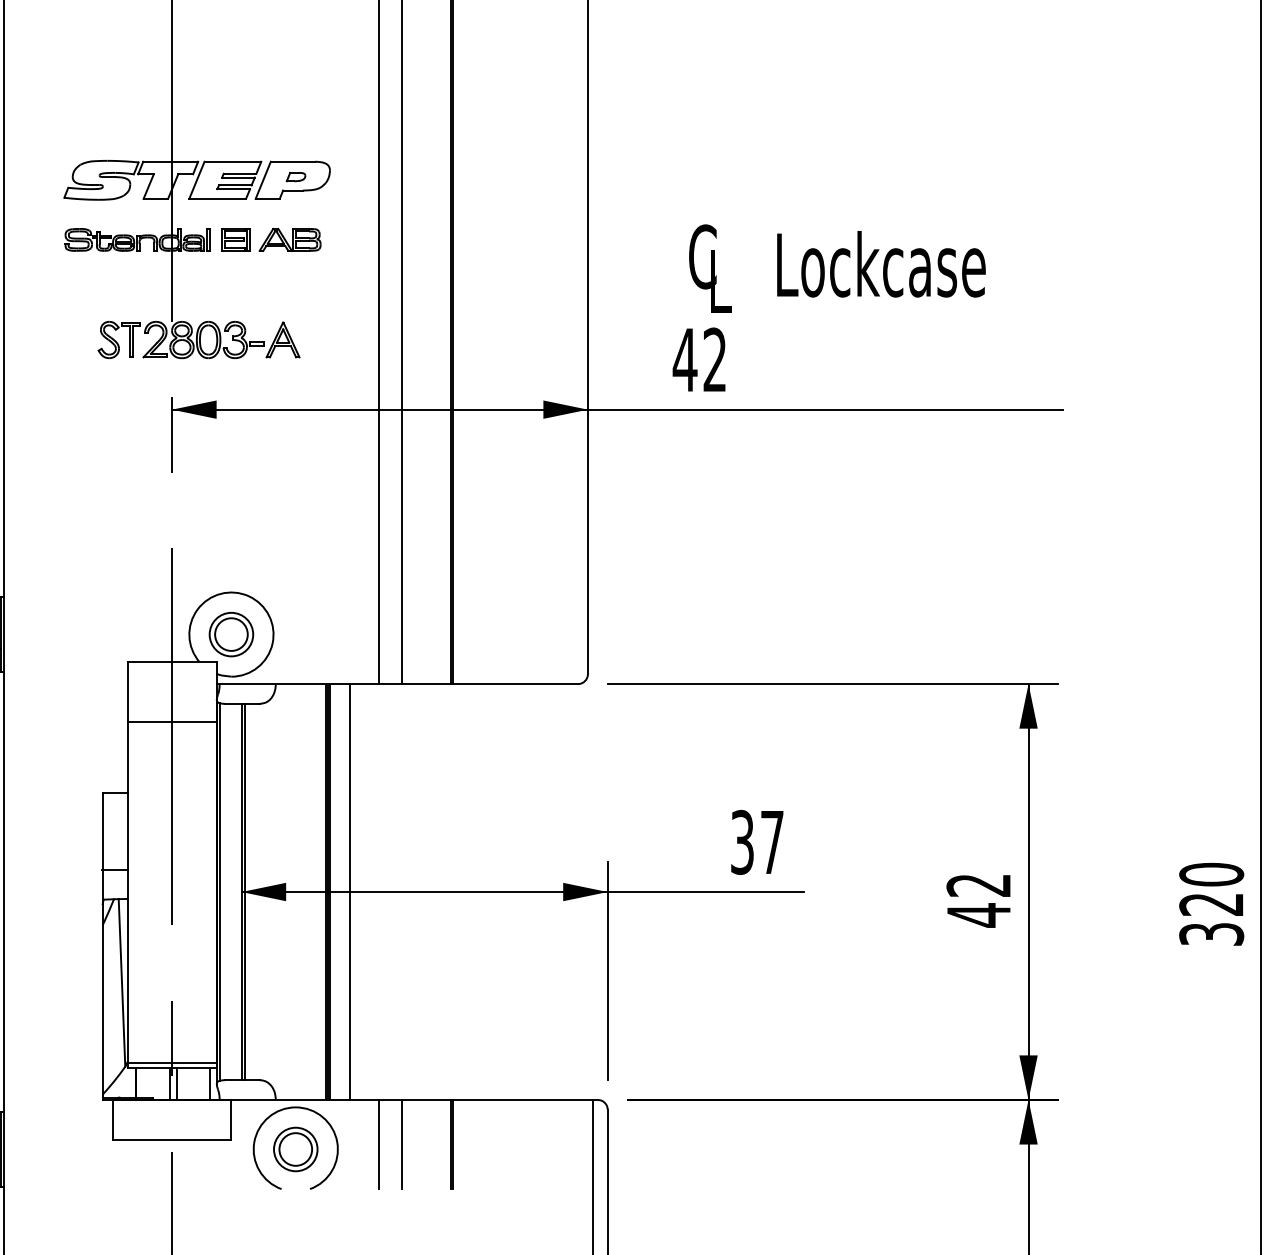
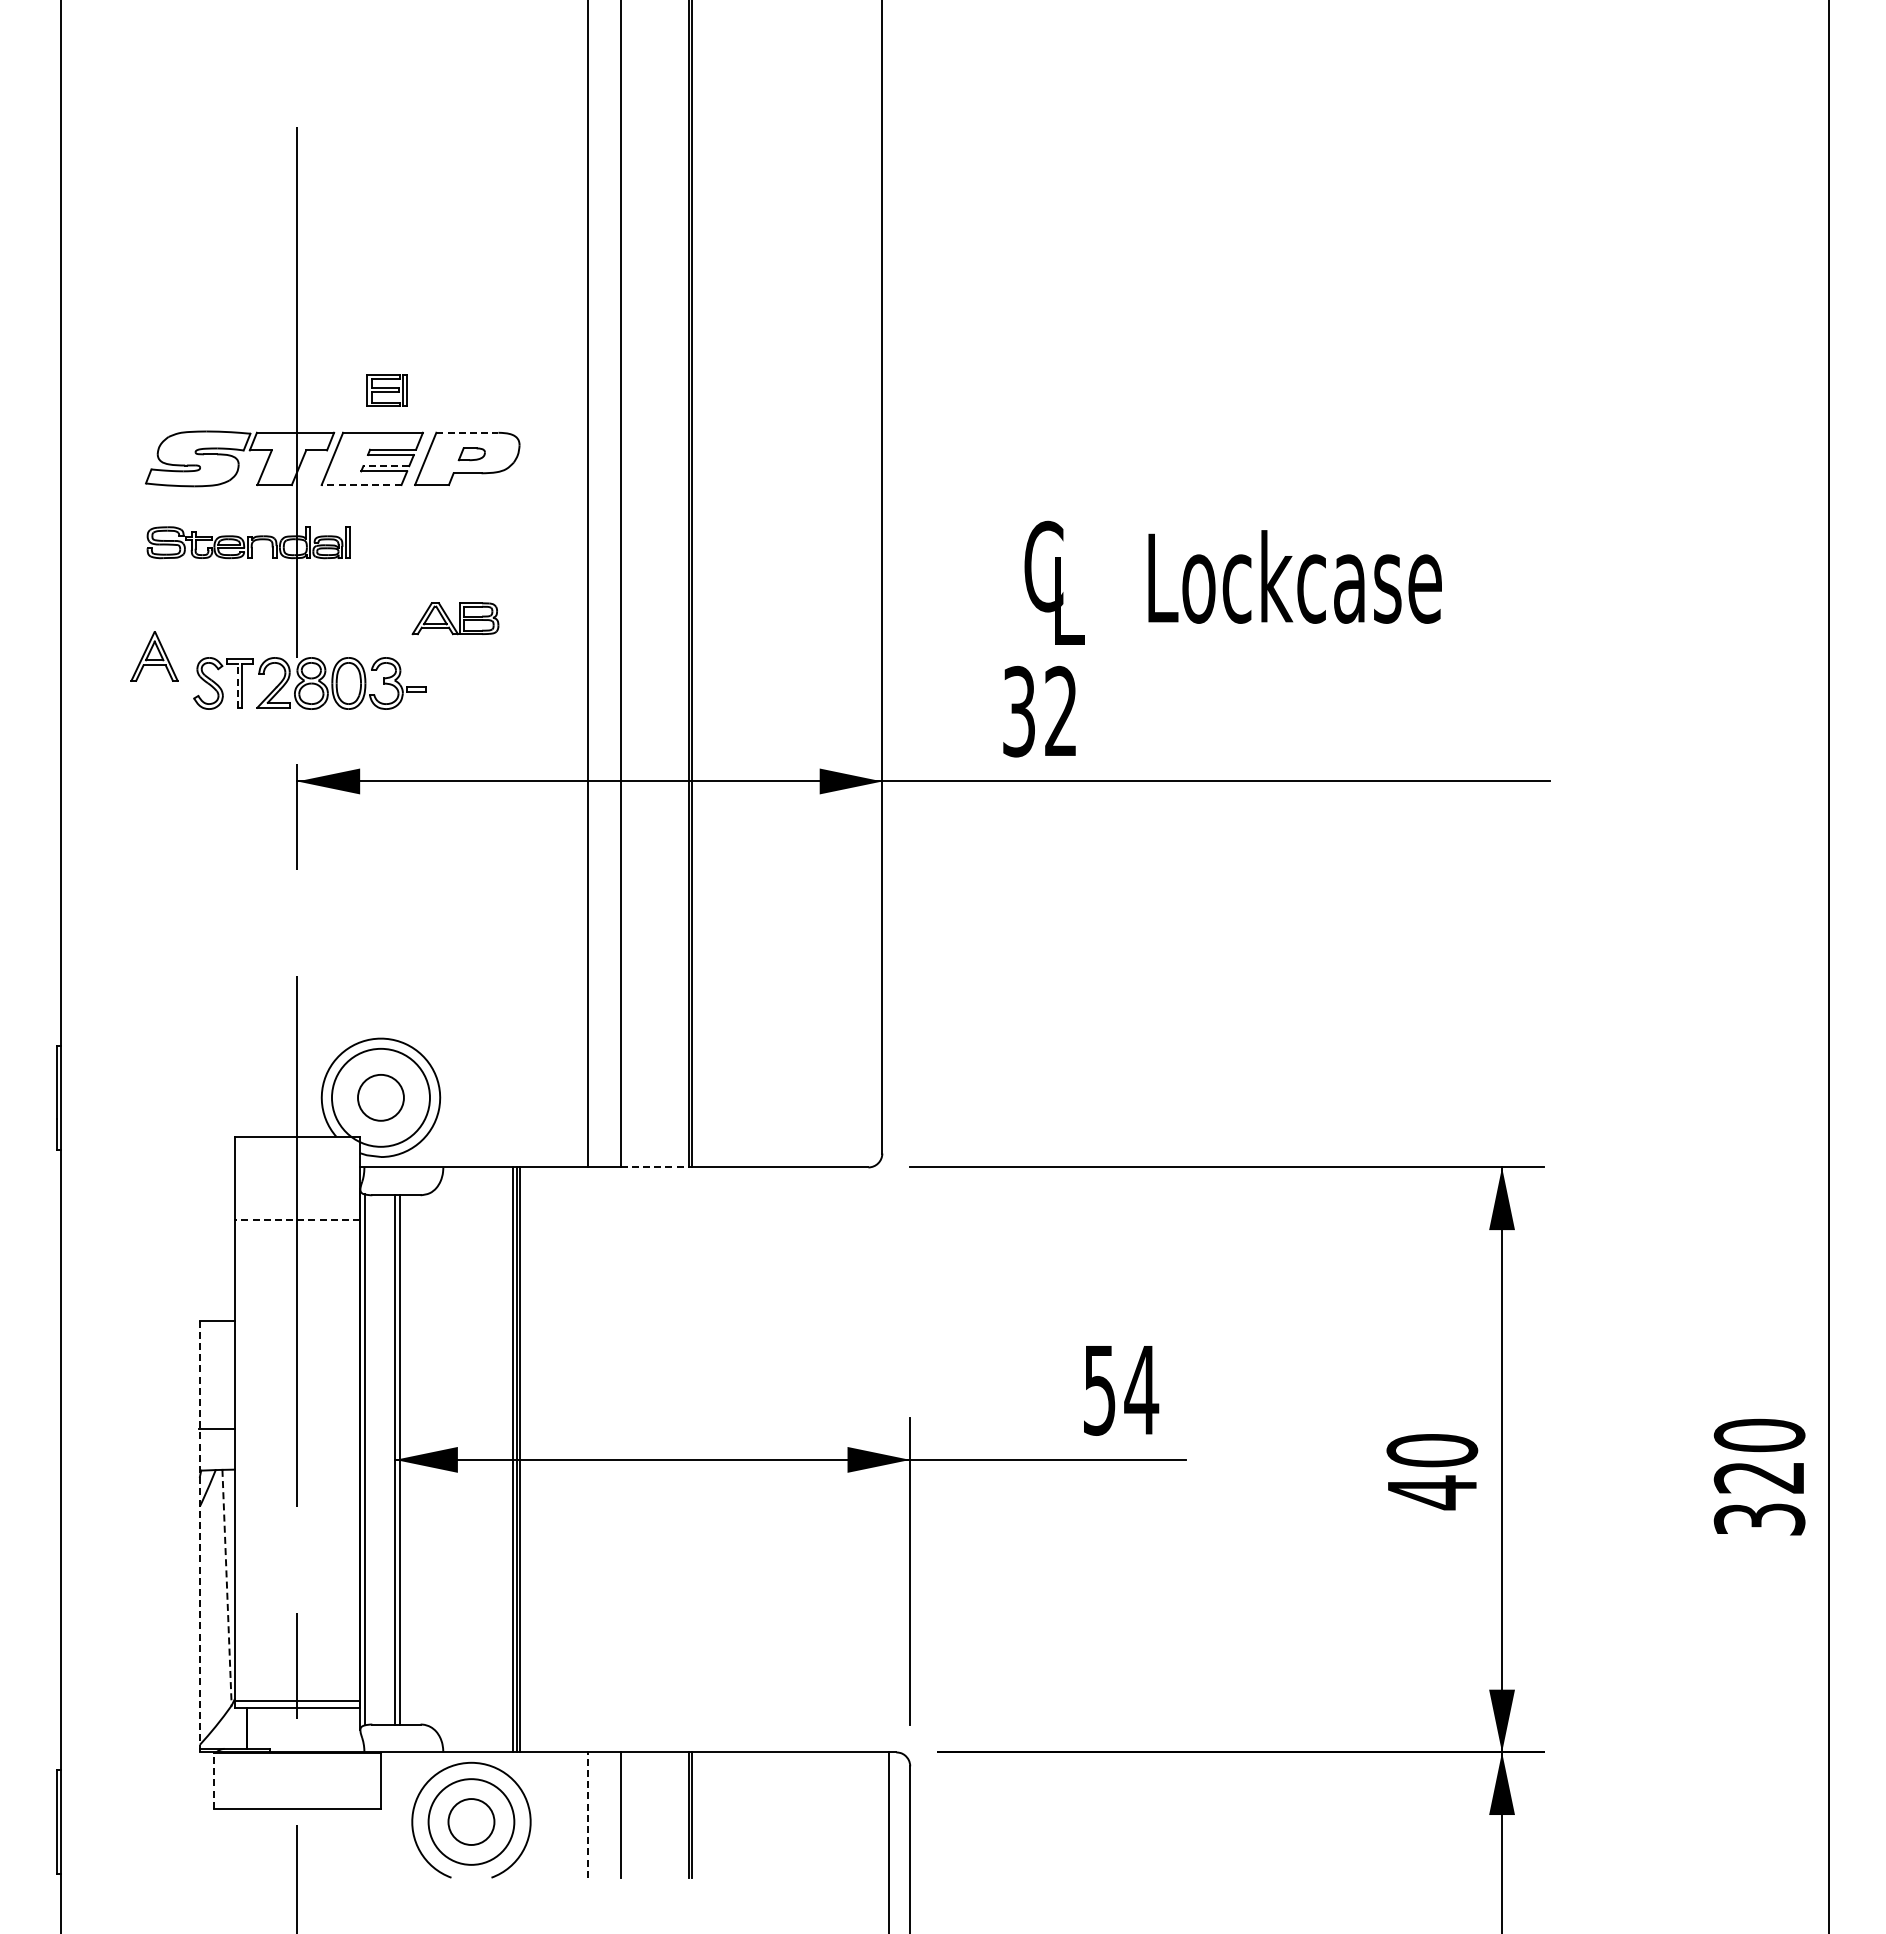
line: (292, 161) -> (467, 432), solid -> dashed
line: (235, 185) -> (386, 466), solid -> dashed
line: (217, 199) -> (361, 485), solid -> dashed
part: (235, 239) -> (386, 390), moved
part: (290, 239) -> (455, 618), moved
part: (283, 340) -> (154, 656), moved
line: (129, 341) -> (237, 685), solid -> dashed
text: (684, 359) -> (1018, 711), 42 -> 32
circle: (231, 634) -> (380, 1097), size x1.6
line: (426, 684) -> (655, 1167), solid -> dashed
line: (172, 721) -> (297, 1220), solid -> dashed
text: (757, 841) -> (1121, 1389), 37 -> 54
text: (979, 885) -> (1432, 1450), 42 -> 40
line: (350, 891) -> (548, 1459), removed
line: (102, 946) -> (199, 1536), solid -> dashed
line: (122, 982) -> (227, 1587), solid -> dashed
line: (169, 1083) -> (294, 1729), removed
line: (177, 1083) -> (304, 1729), removed
line: (209, 1083) -> (350, 1729), removed
line: (112, 1119) -> (213, 1780), solid -> dashed
line: (378, 1144) -> (588, 1815), solid -> dashed
circle: (295, 1149) -> (471, 1821), size x1.4

